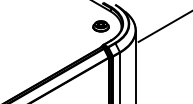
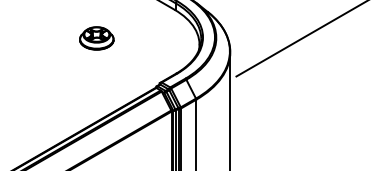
part: (100, 26) -> (95, 38), moved

